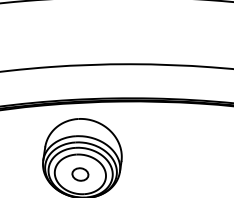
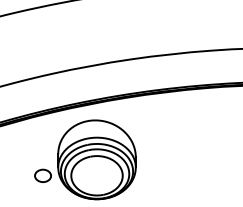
part: (79, 174) -> (42, 175), moved

